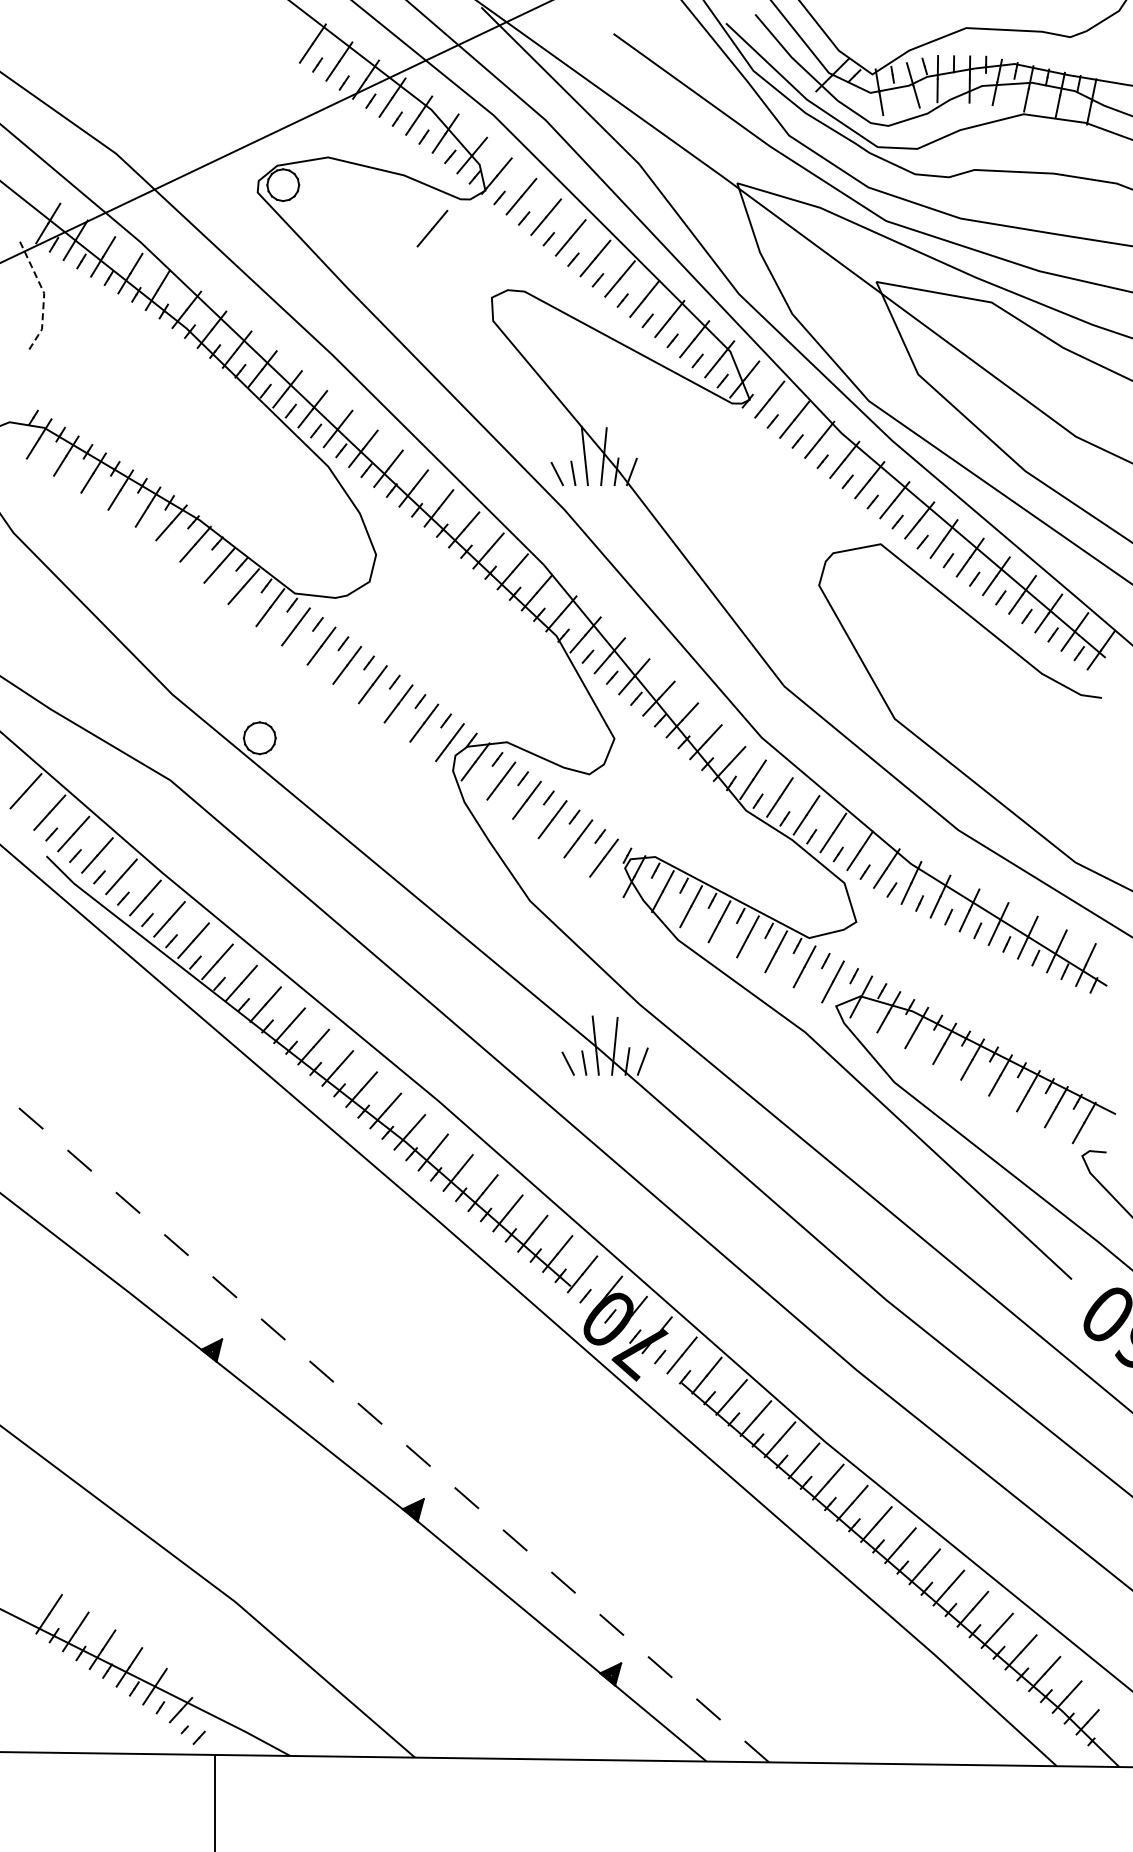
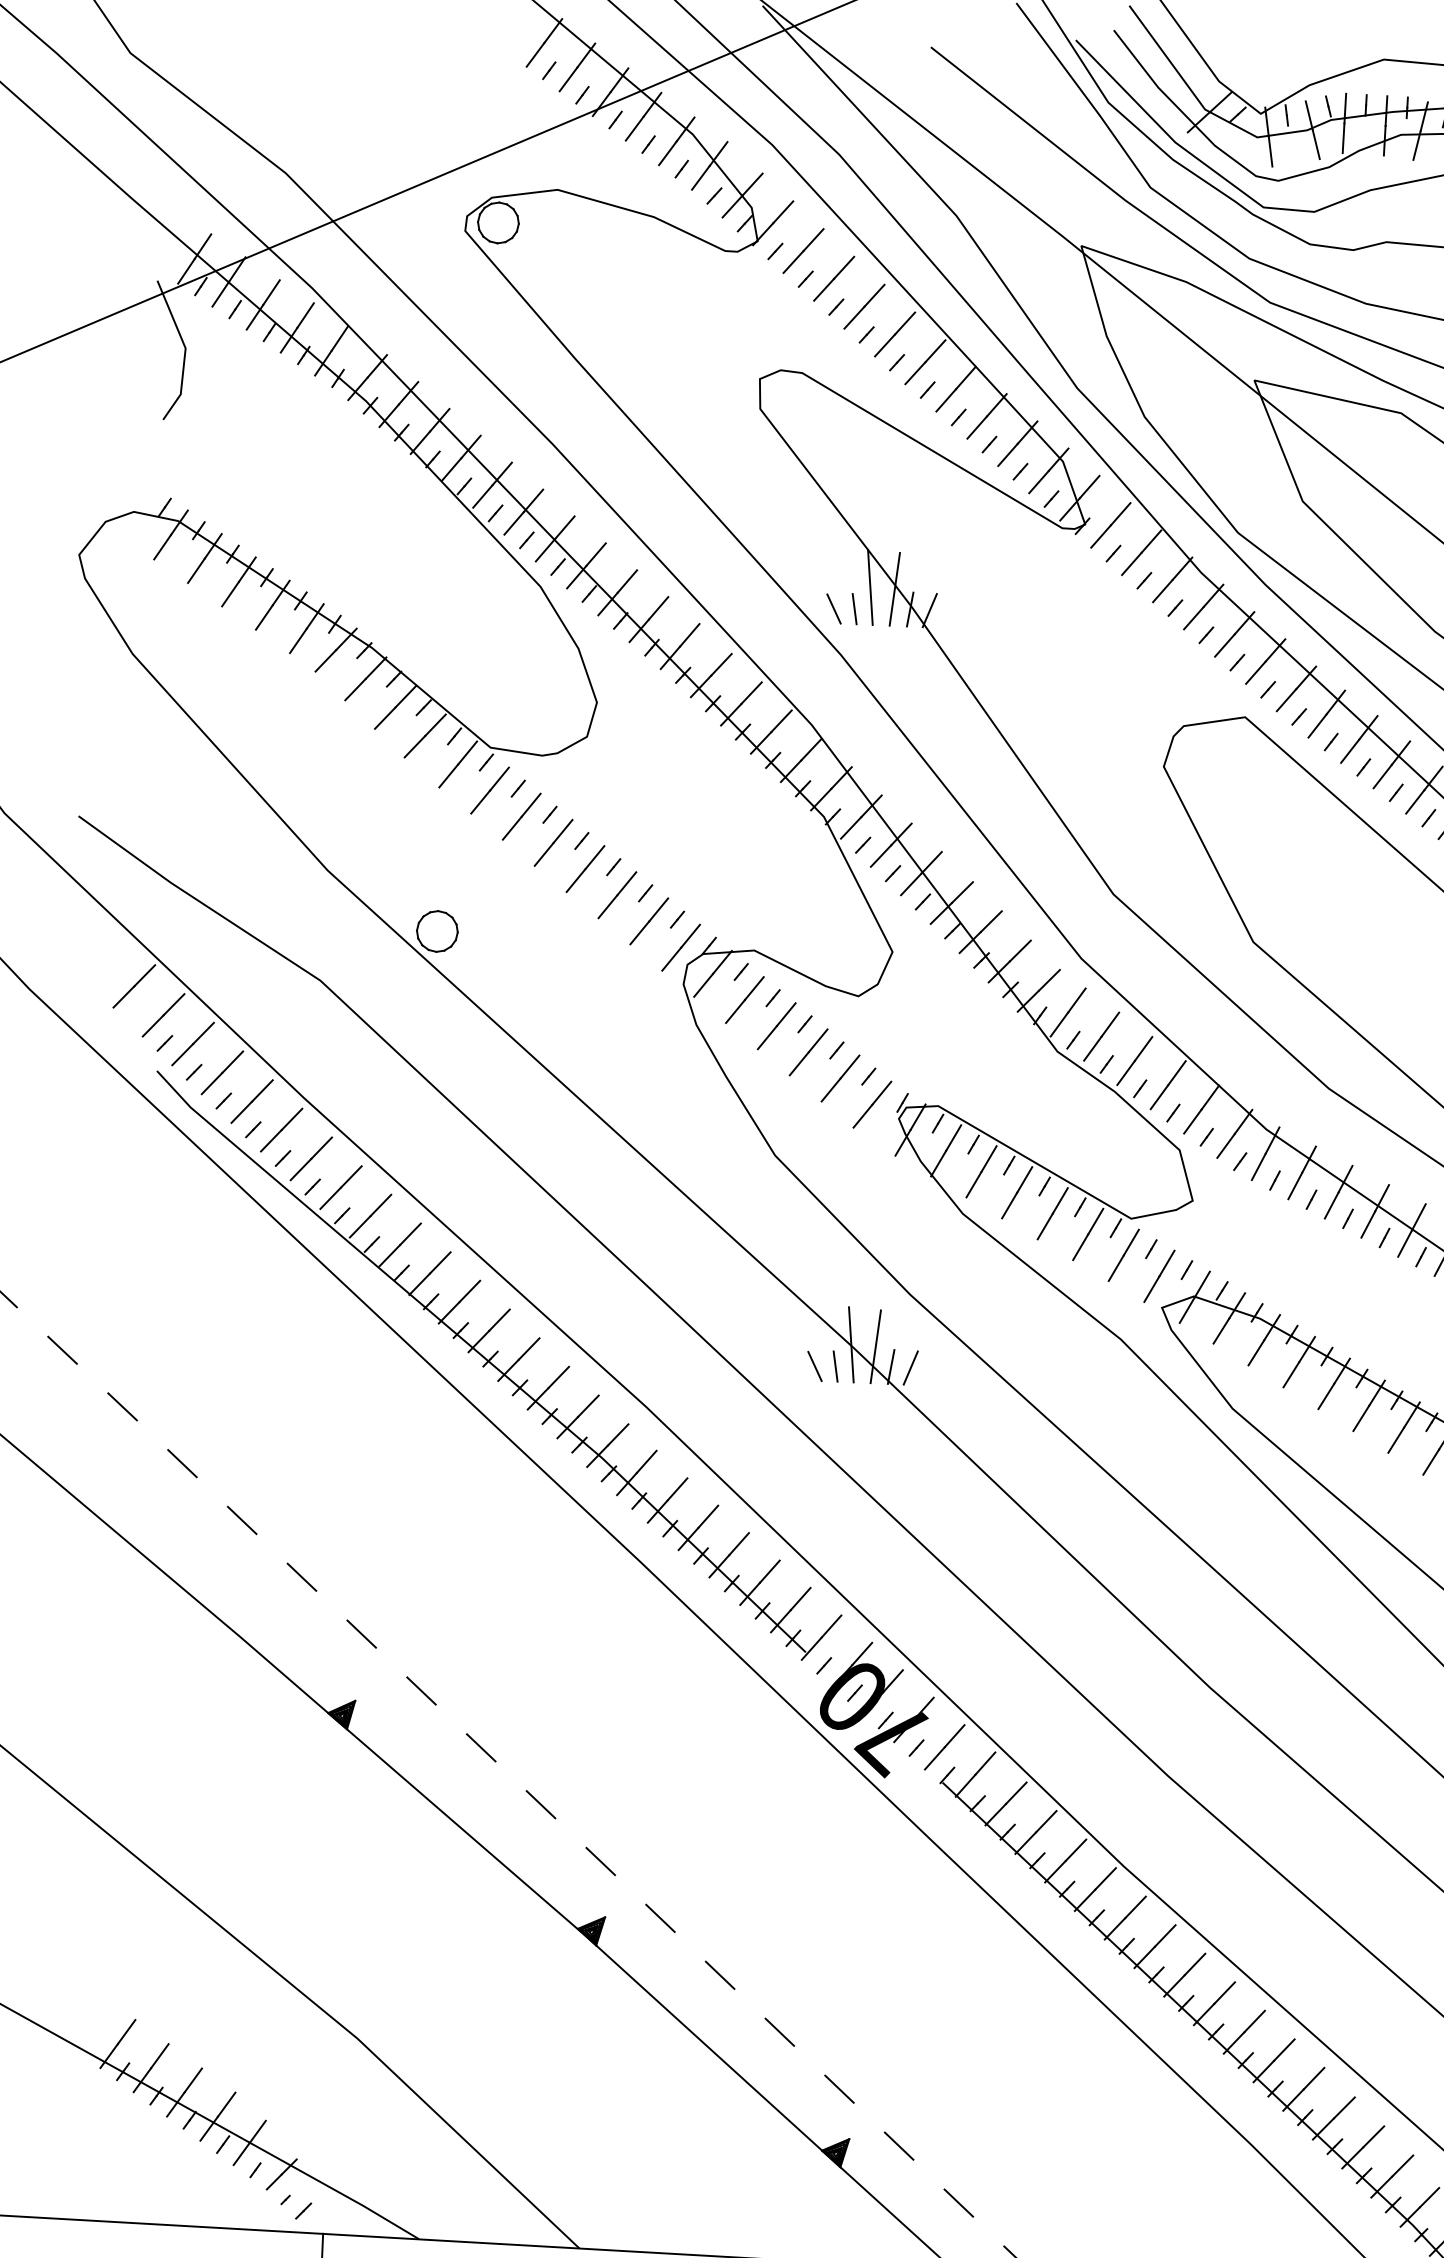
line: (432, 228) -> (687, 286), removed
line: (44, 295) -> (185, 351), dashed -> solid

